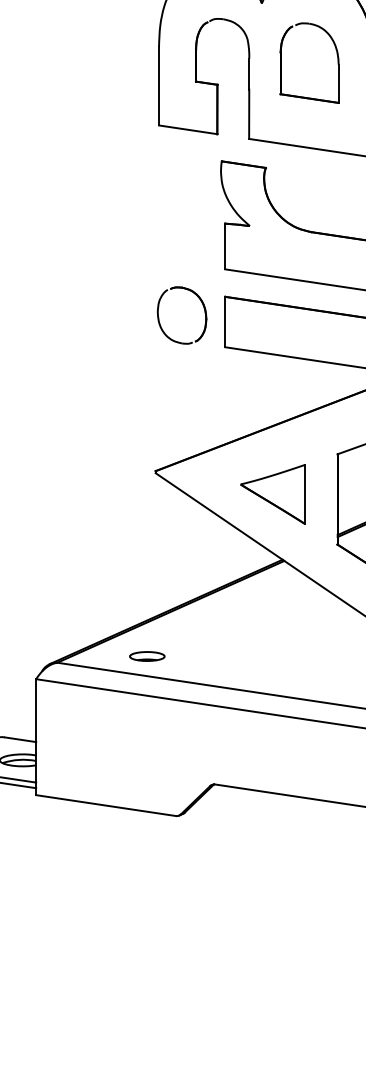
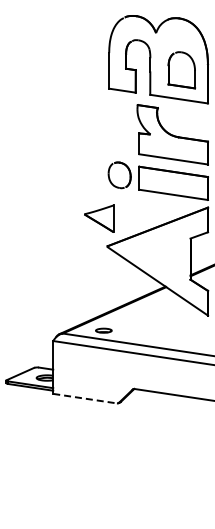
part: (308, 63) -> (181, 70), moved
part: (273, 493) -> (99, 218), moved
line: (107, 805) -> (85, 398), solid -> dashed

